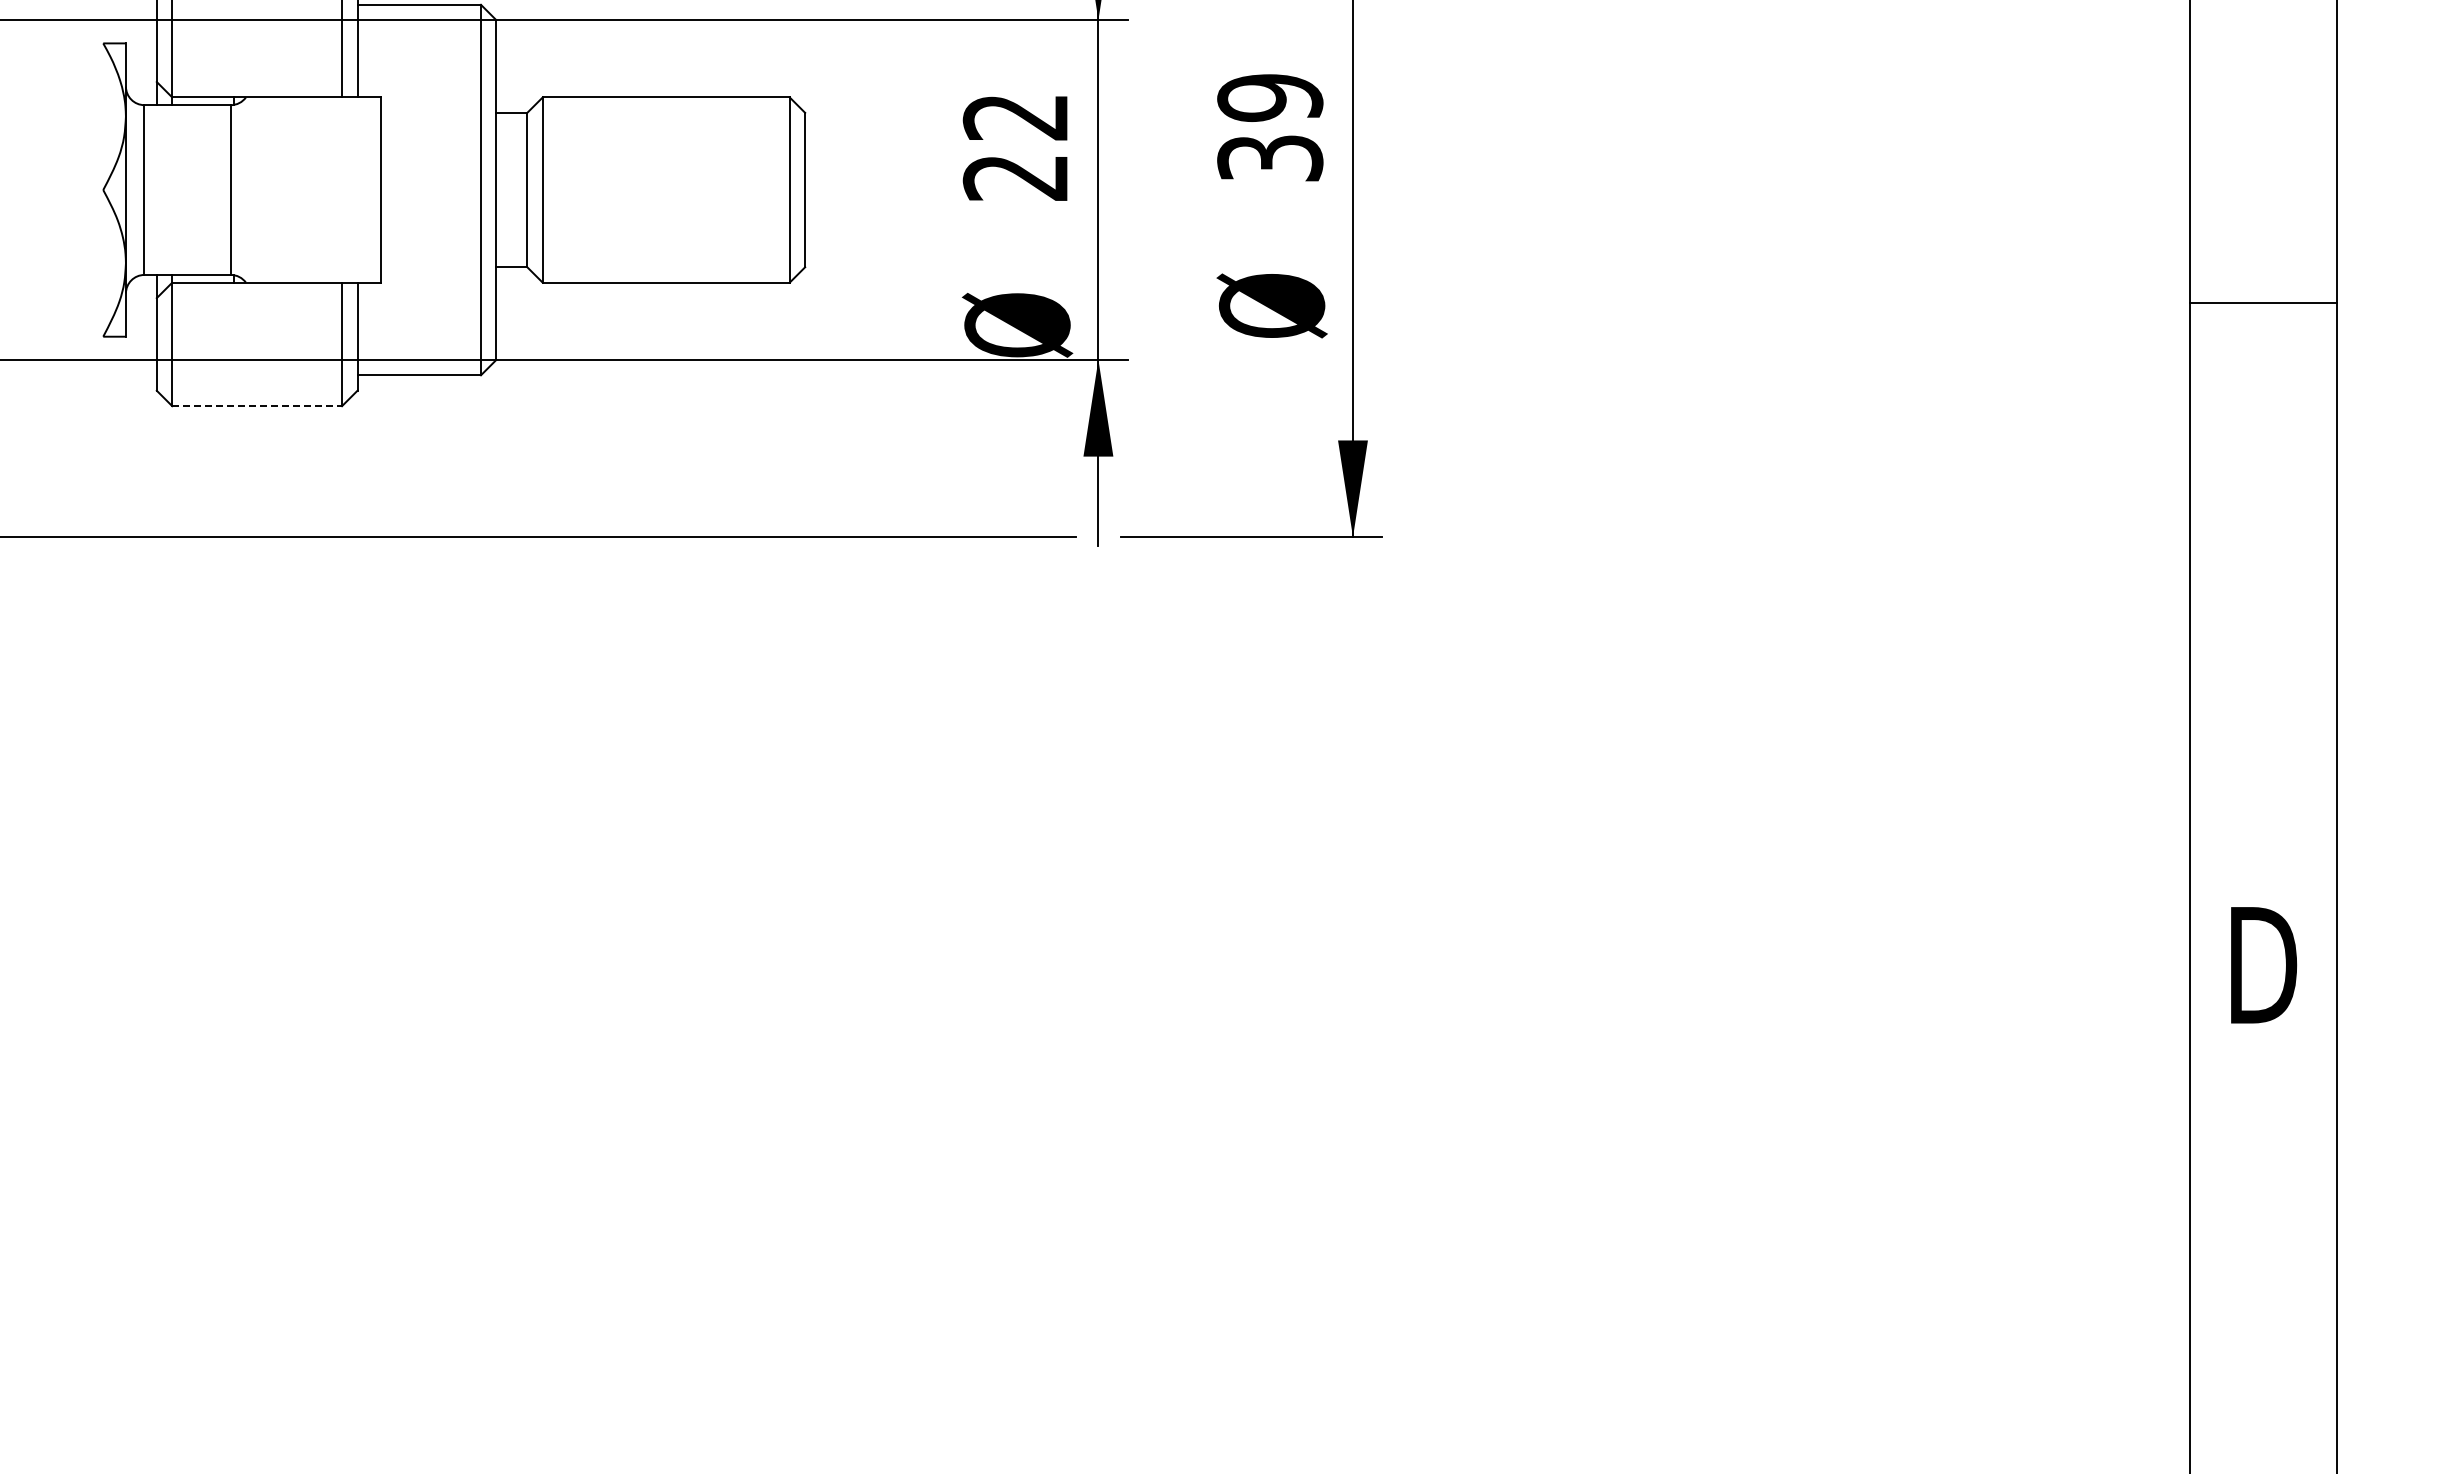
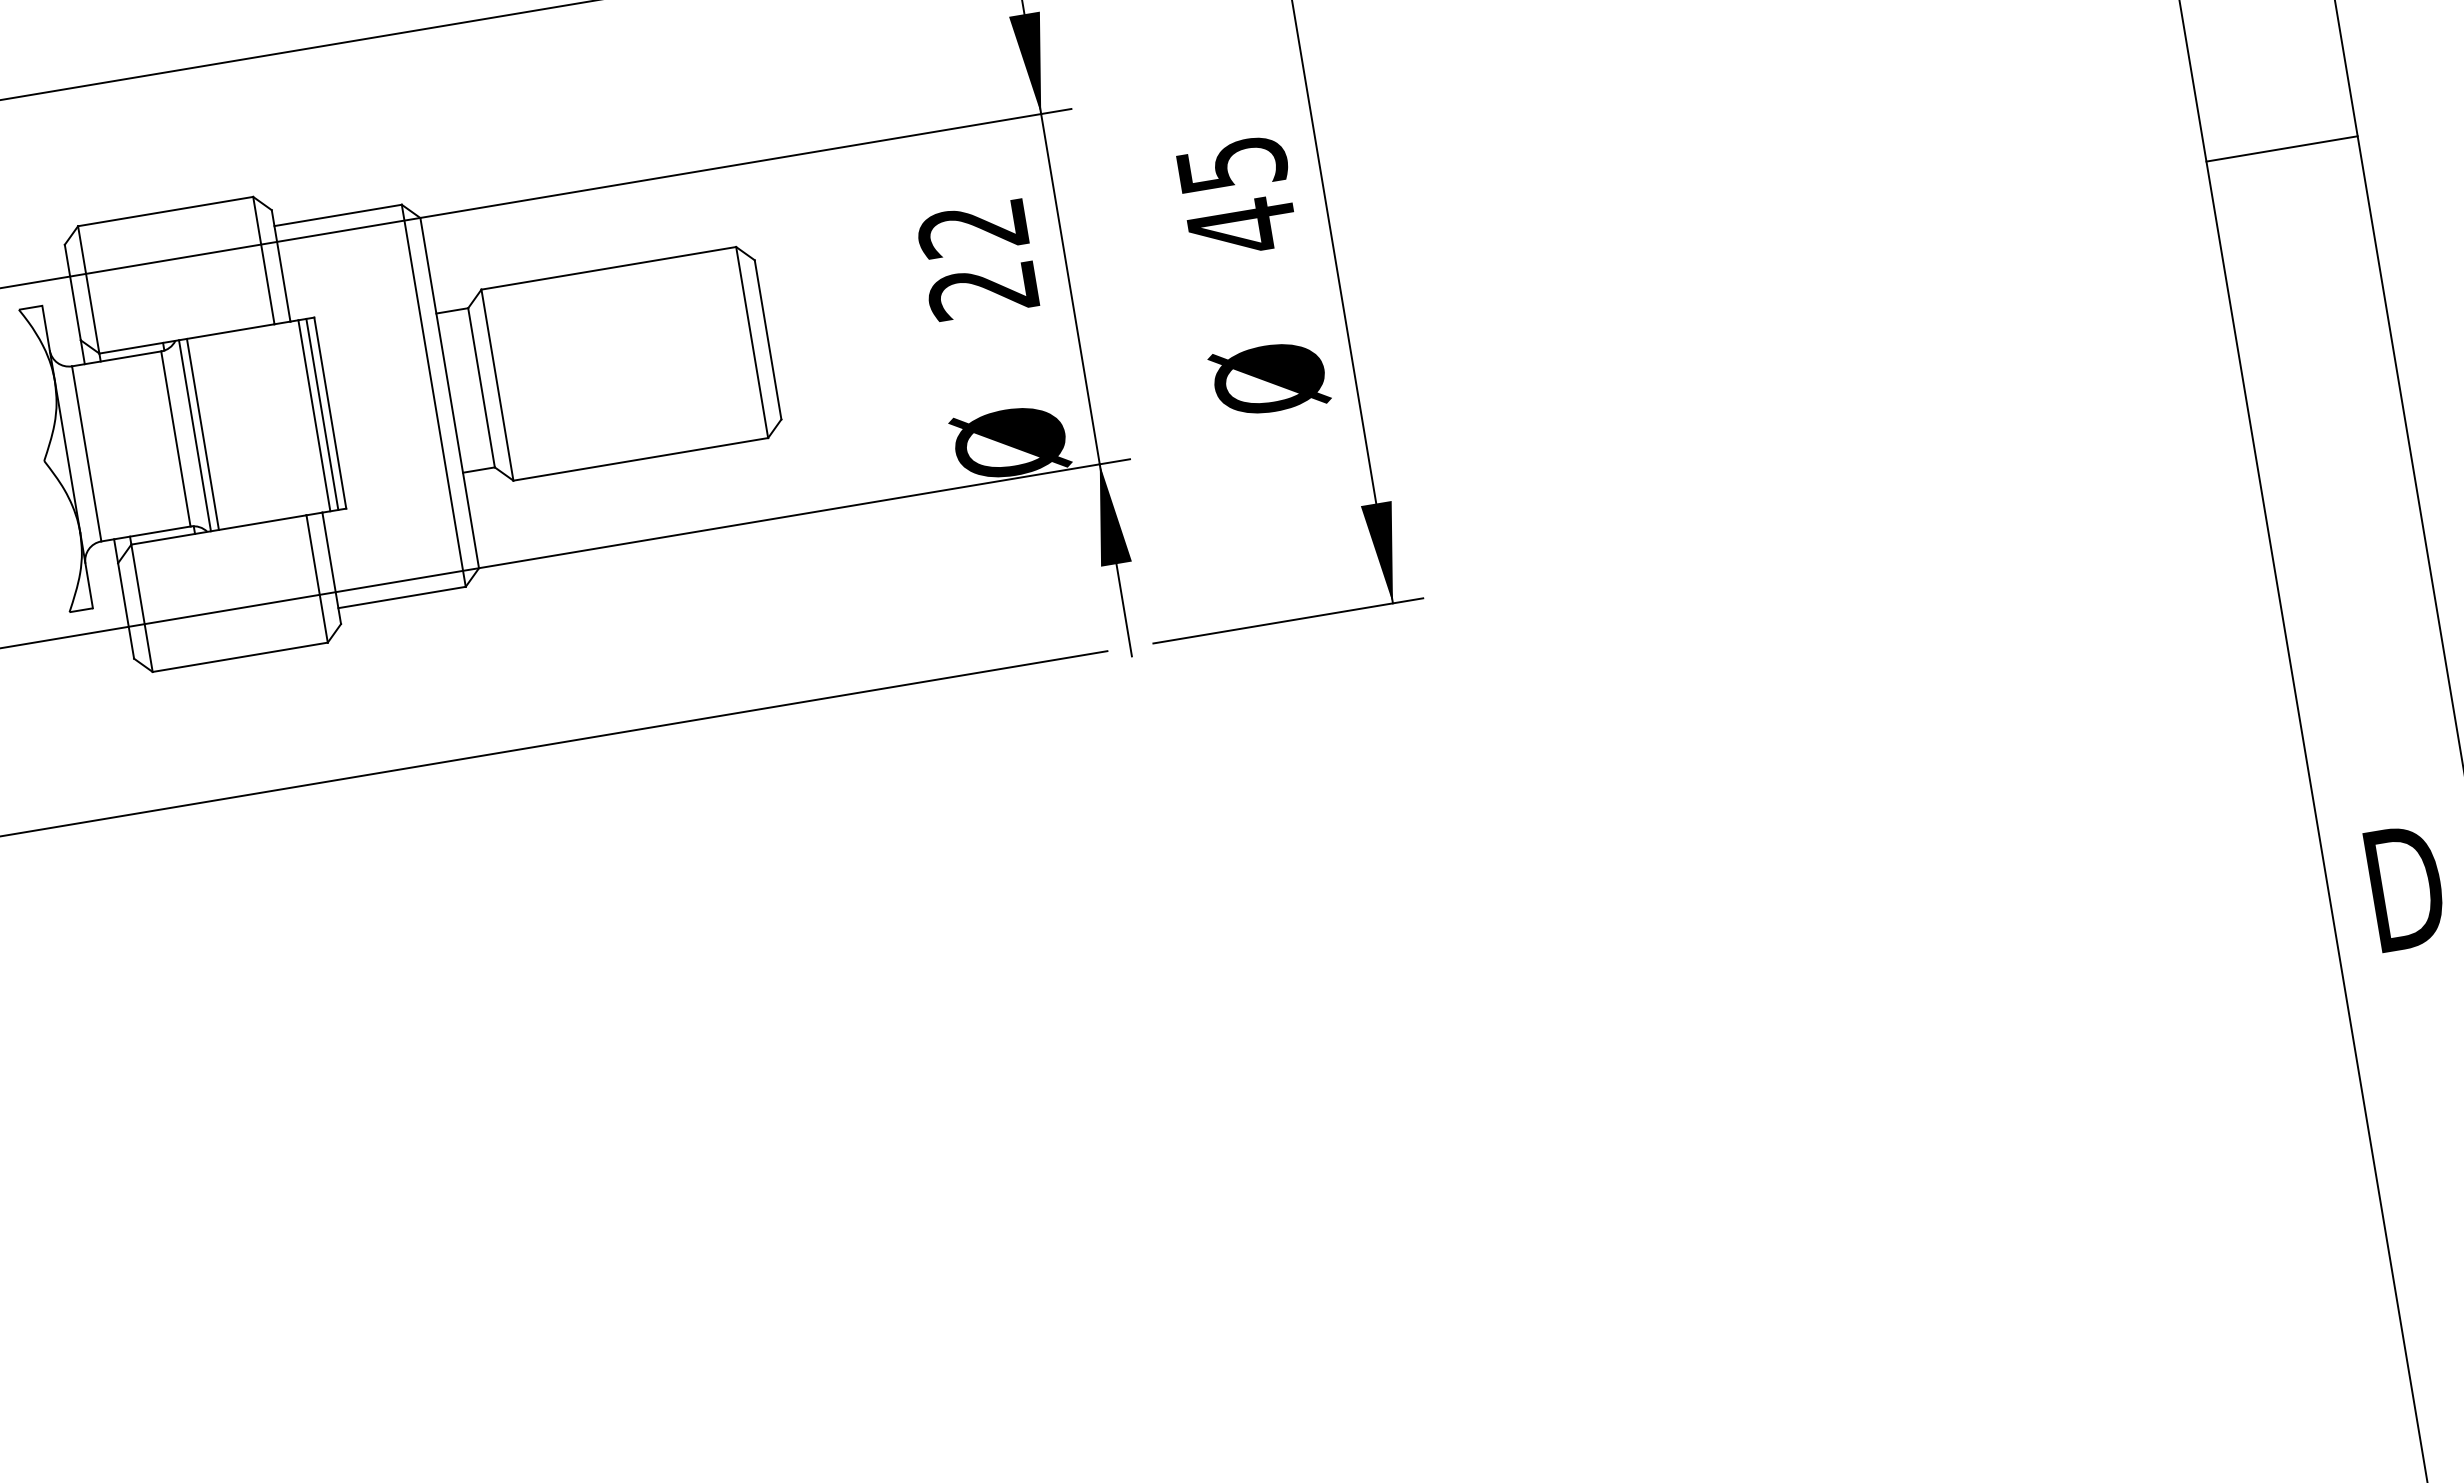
text: (1270, 128) -> (1237, 196), 39 -> 45
line: (249, 189) -> (194, 435), added
line: (257, 189) -> (203, 433), added
line: (365, 189) -> (314, 415), added
line: (372, 189) -> (321, 413), added
line: (2263, 302) -> (2282, 148), moved
line: (257, 406) -> (240, 657), dashed -> solid

